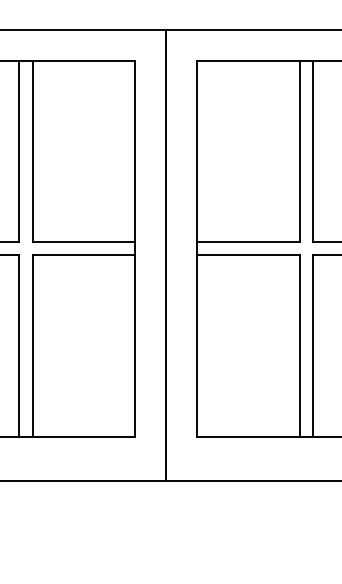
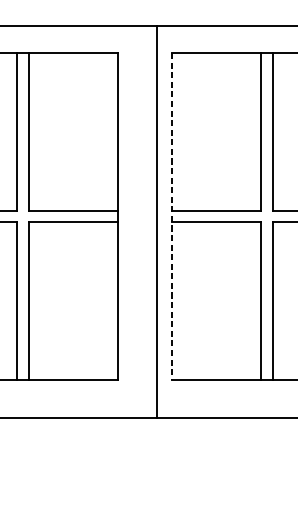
line: (197, 248) -> (172, 216), solid -> dashed
line: (166, 255) -> (157, 222), moved

